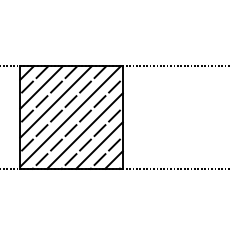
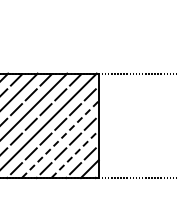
line: (85, 130) -> (60, 139), solid -> dashed
line: (99, 145) -> (75, 154), solid -> dashed

